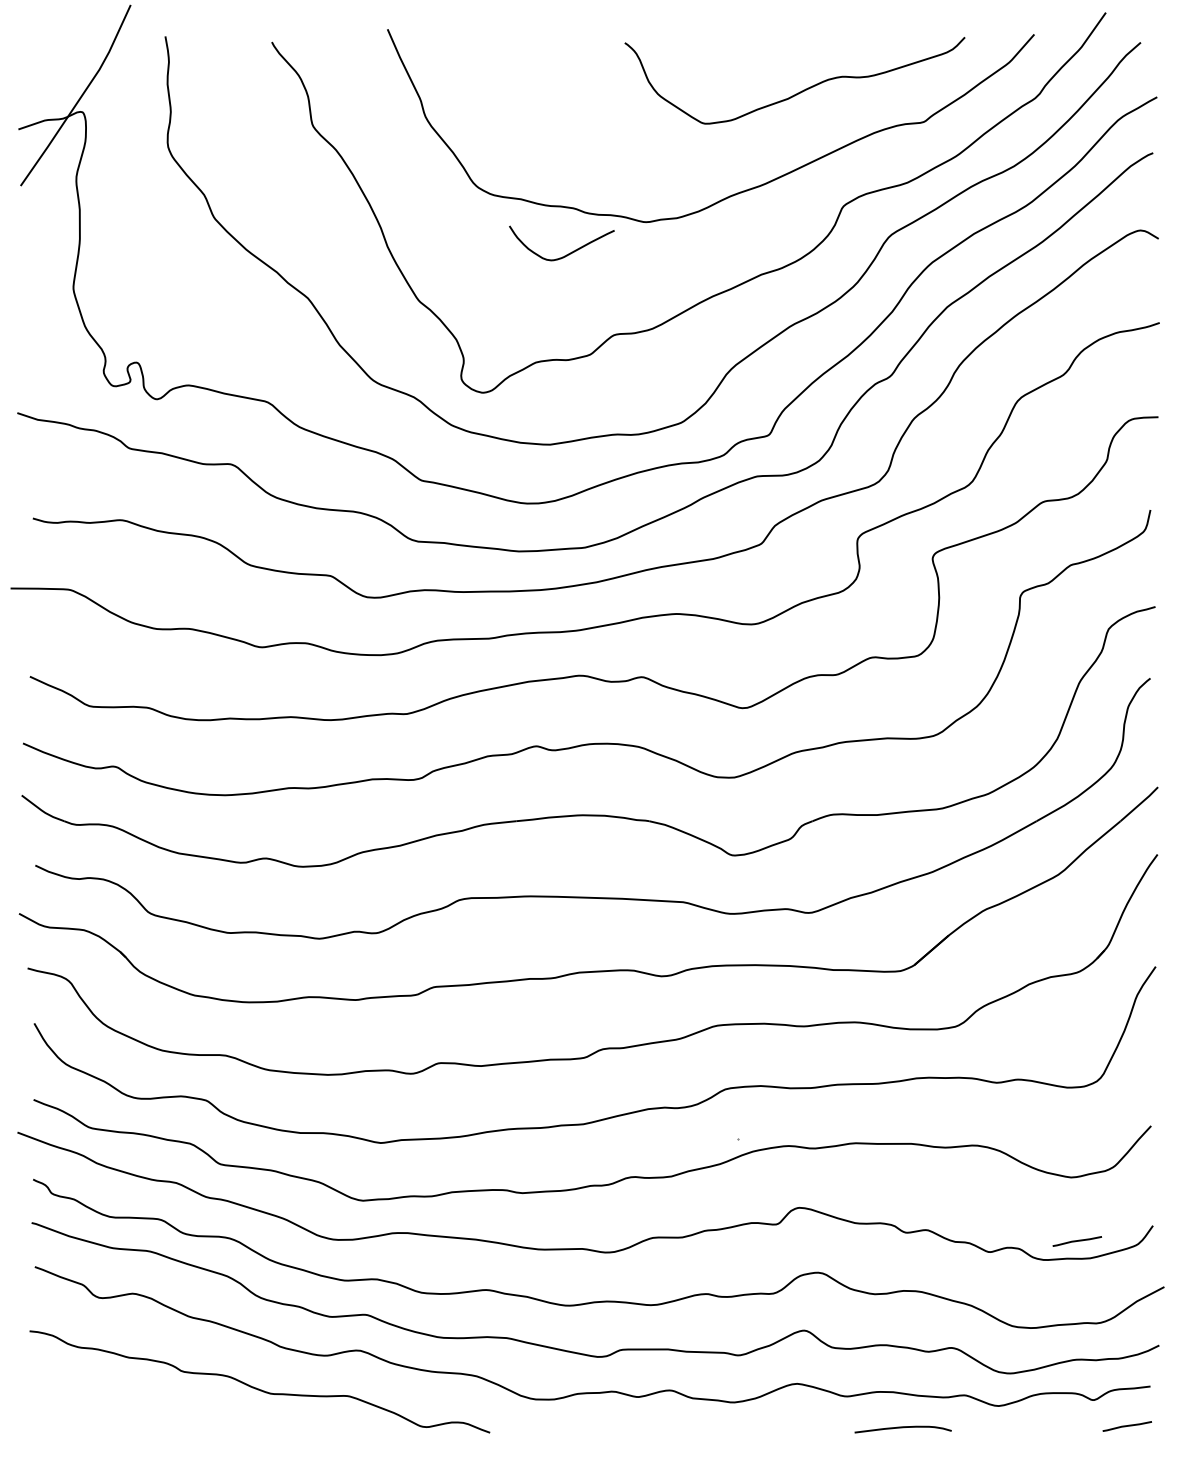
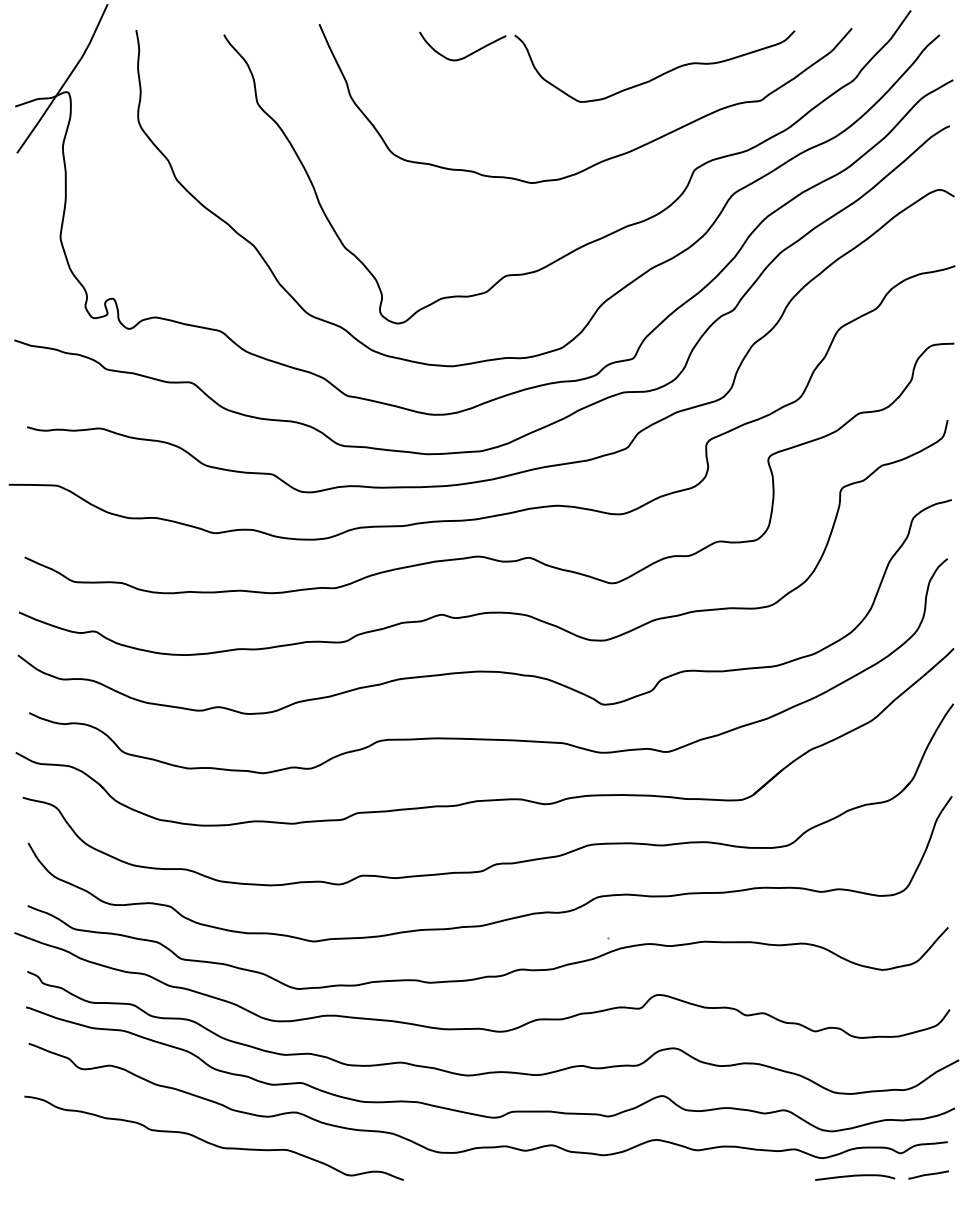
curve: (566, 254) -> (466, 55), moved
line: (1076, 1241) -> (886, 1022), removed
curve: (902, 1428) -> (854, 1176), moved

